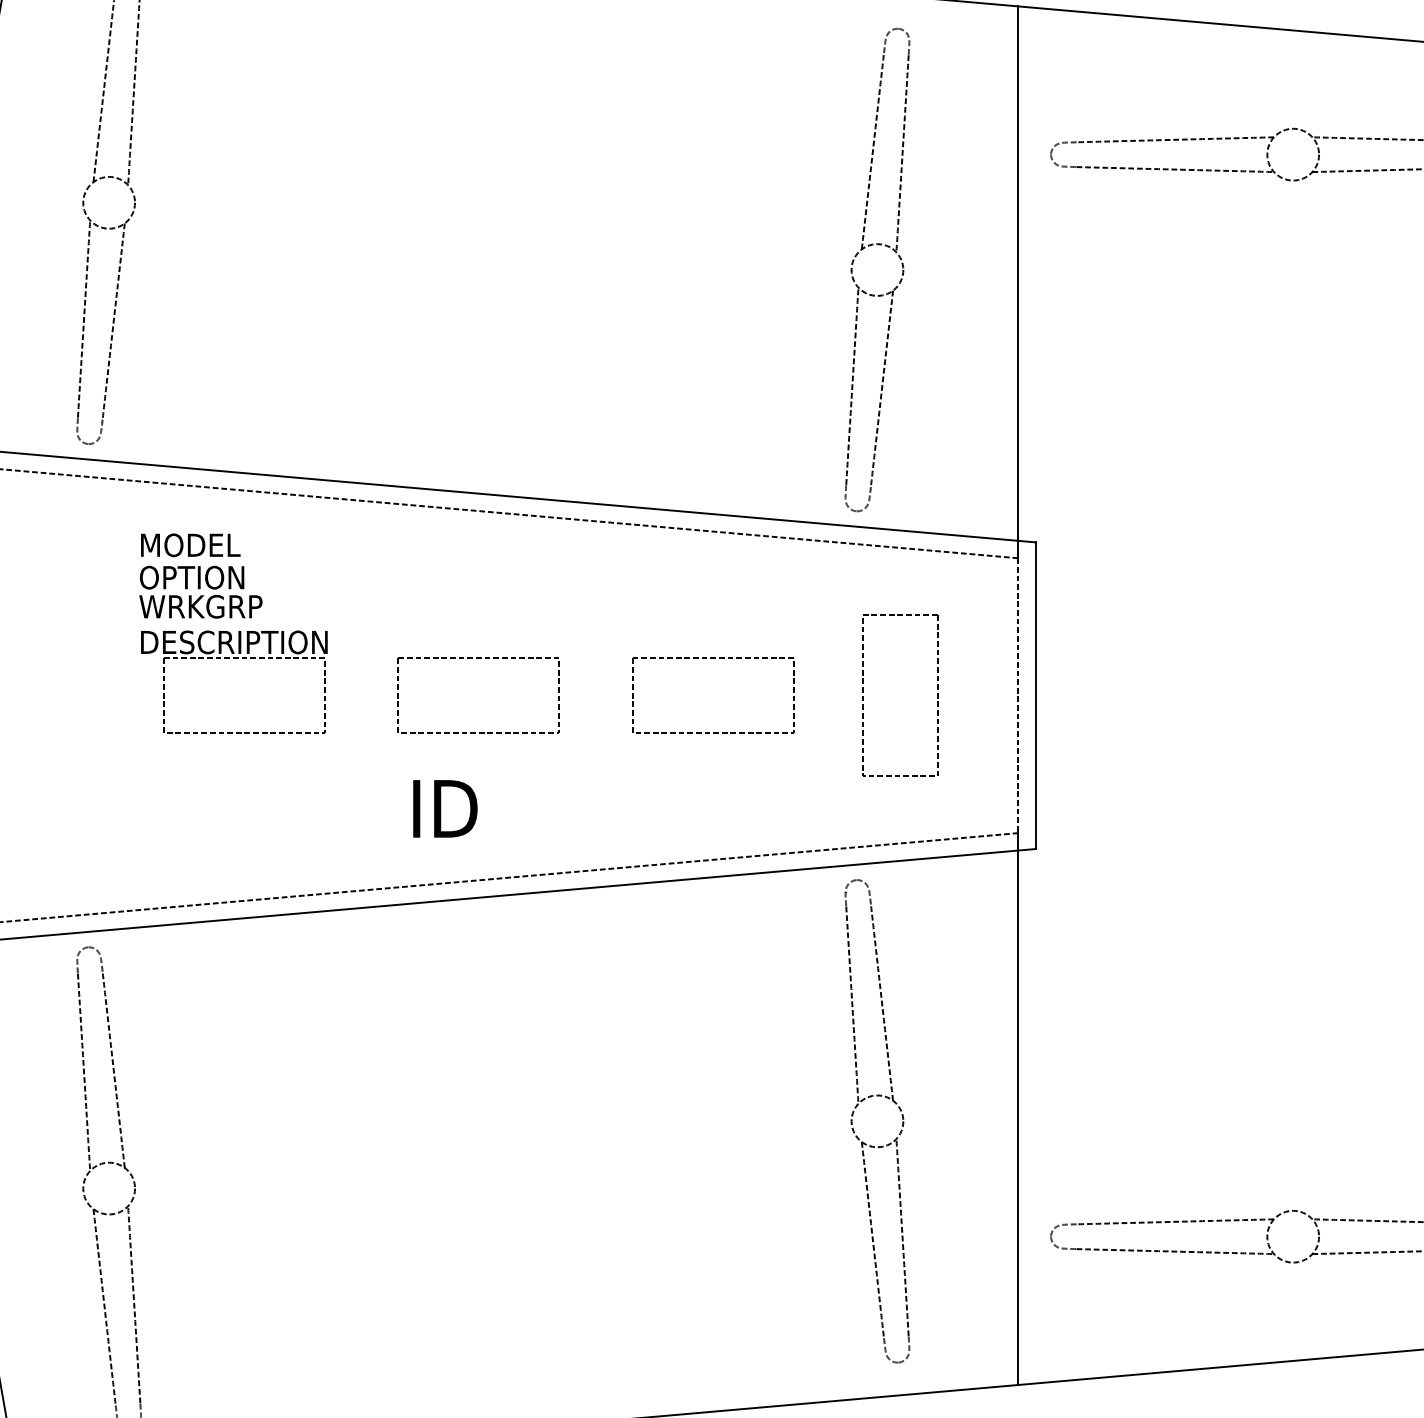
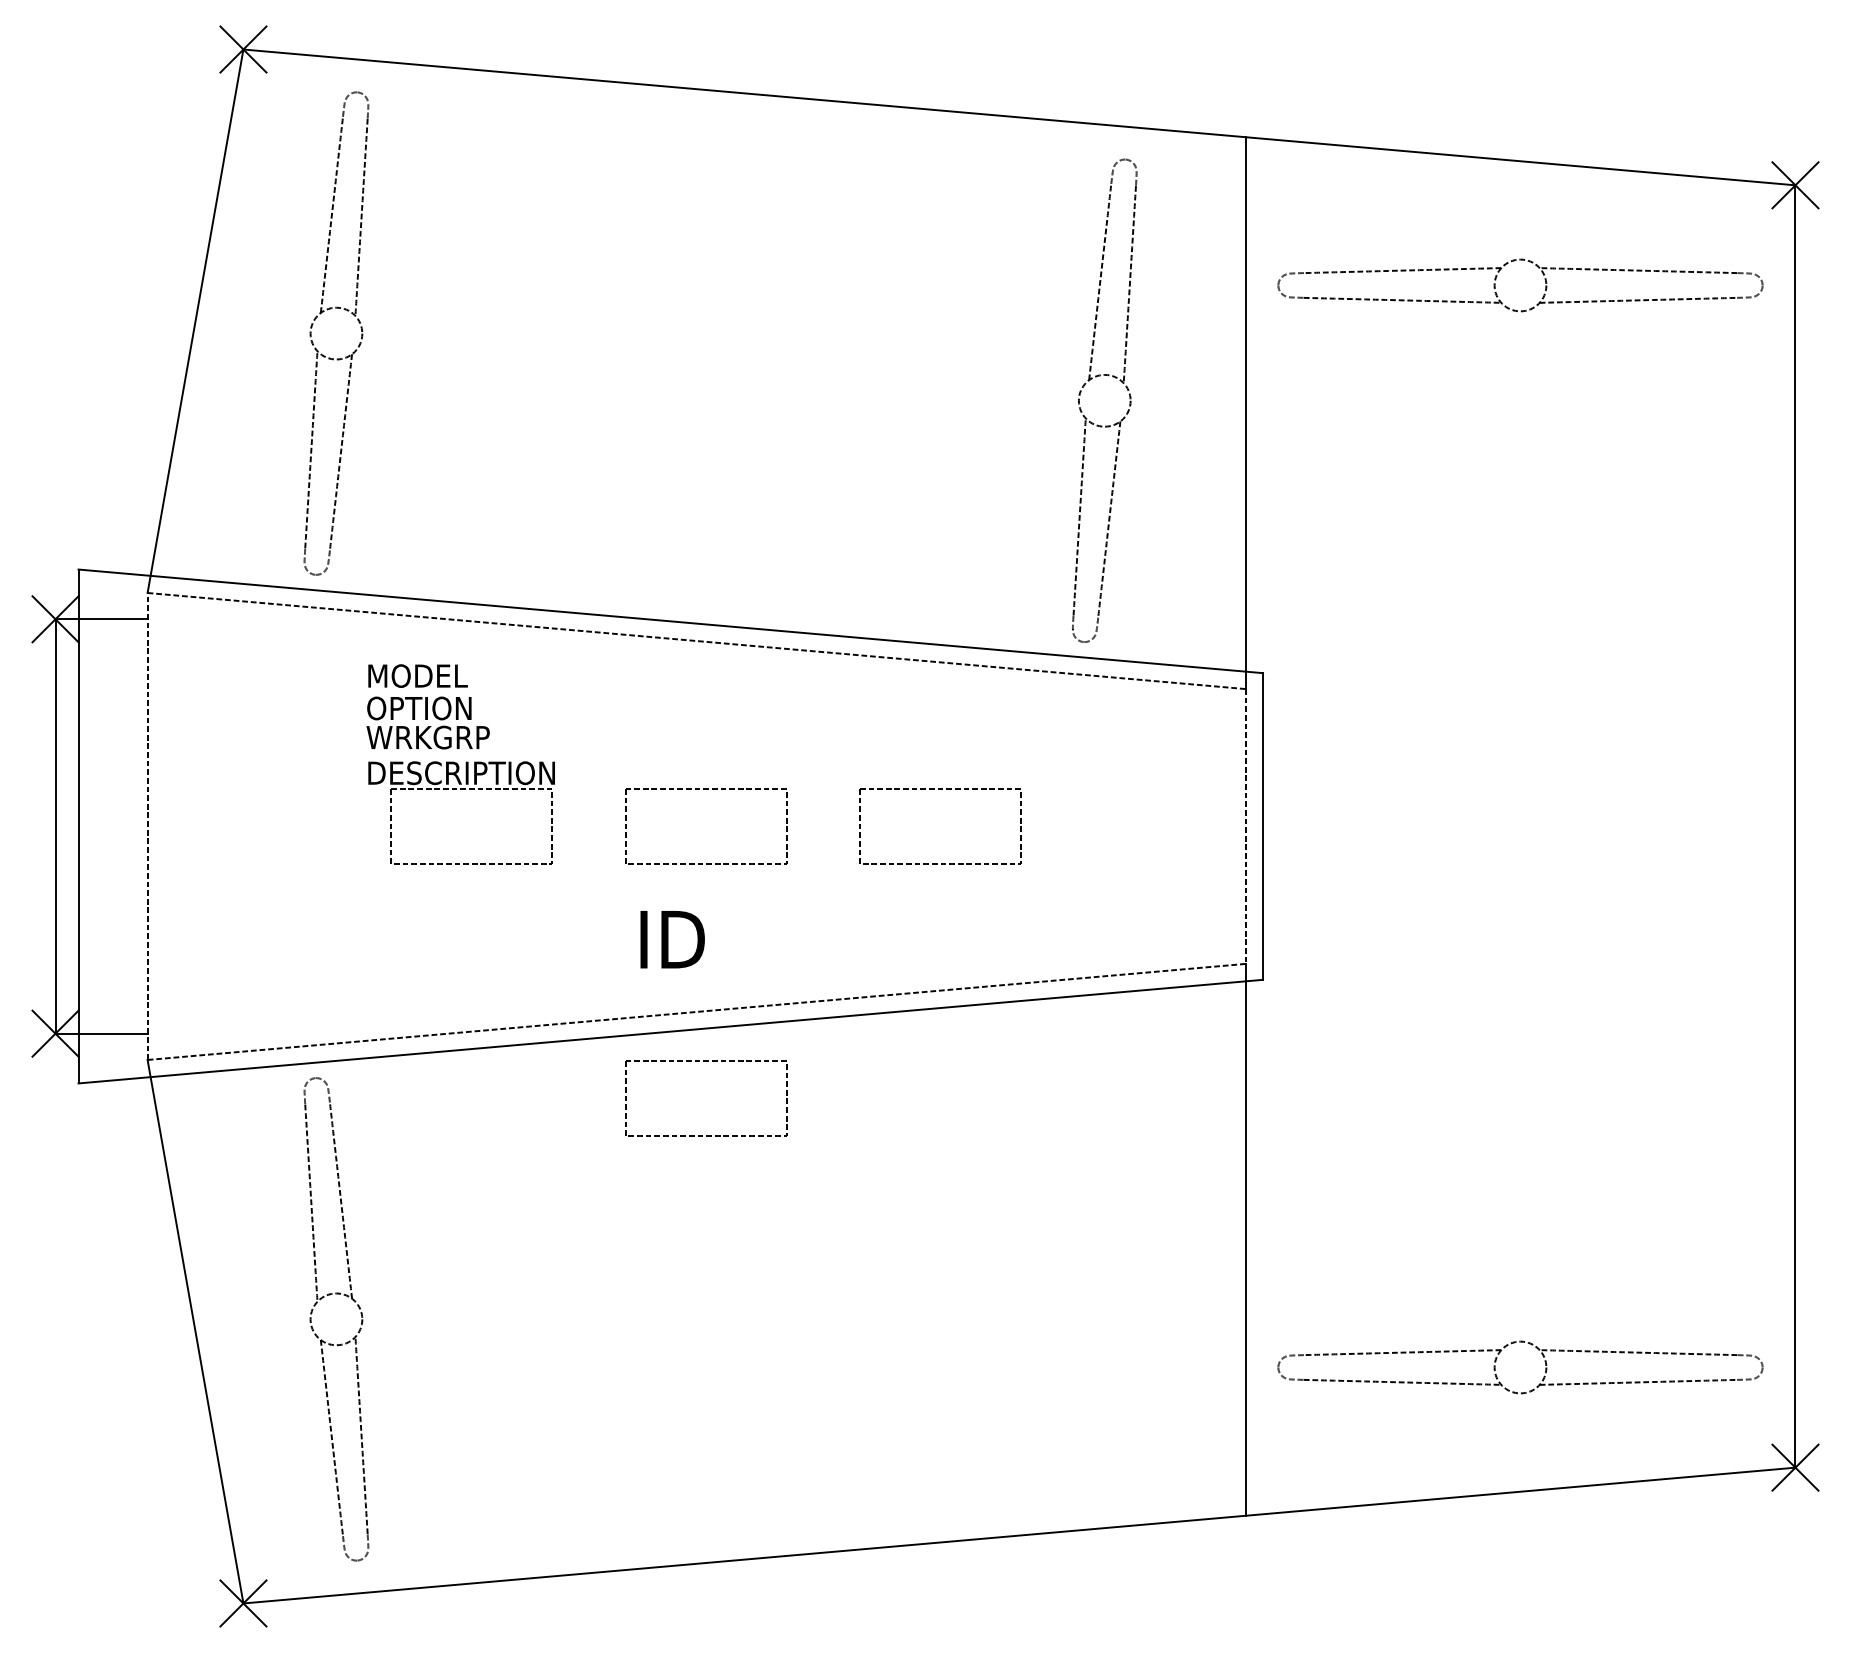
part: (863, 695) -> (1090, 826), removed
part: (479, 930) -> (706, 1061), added
part: (855, 1131) -> (1082, 1262), removed

